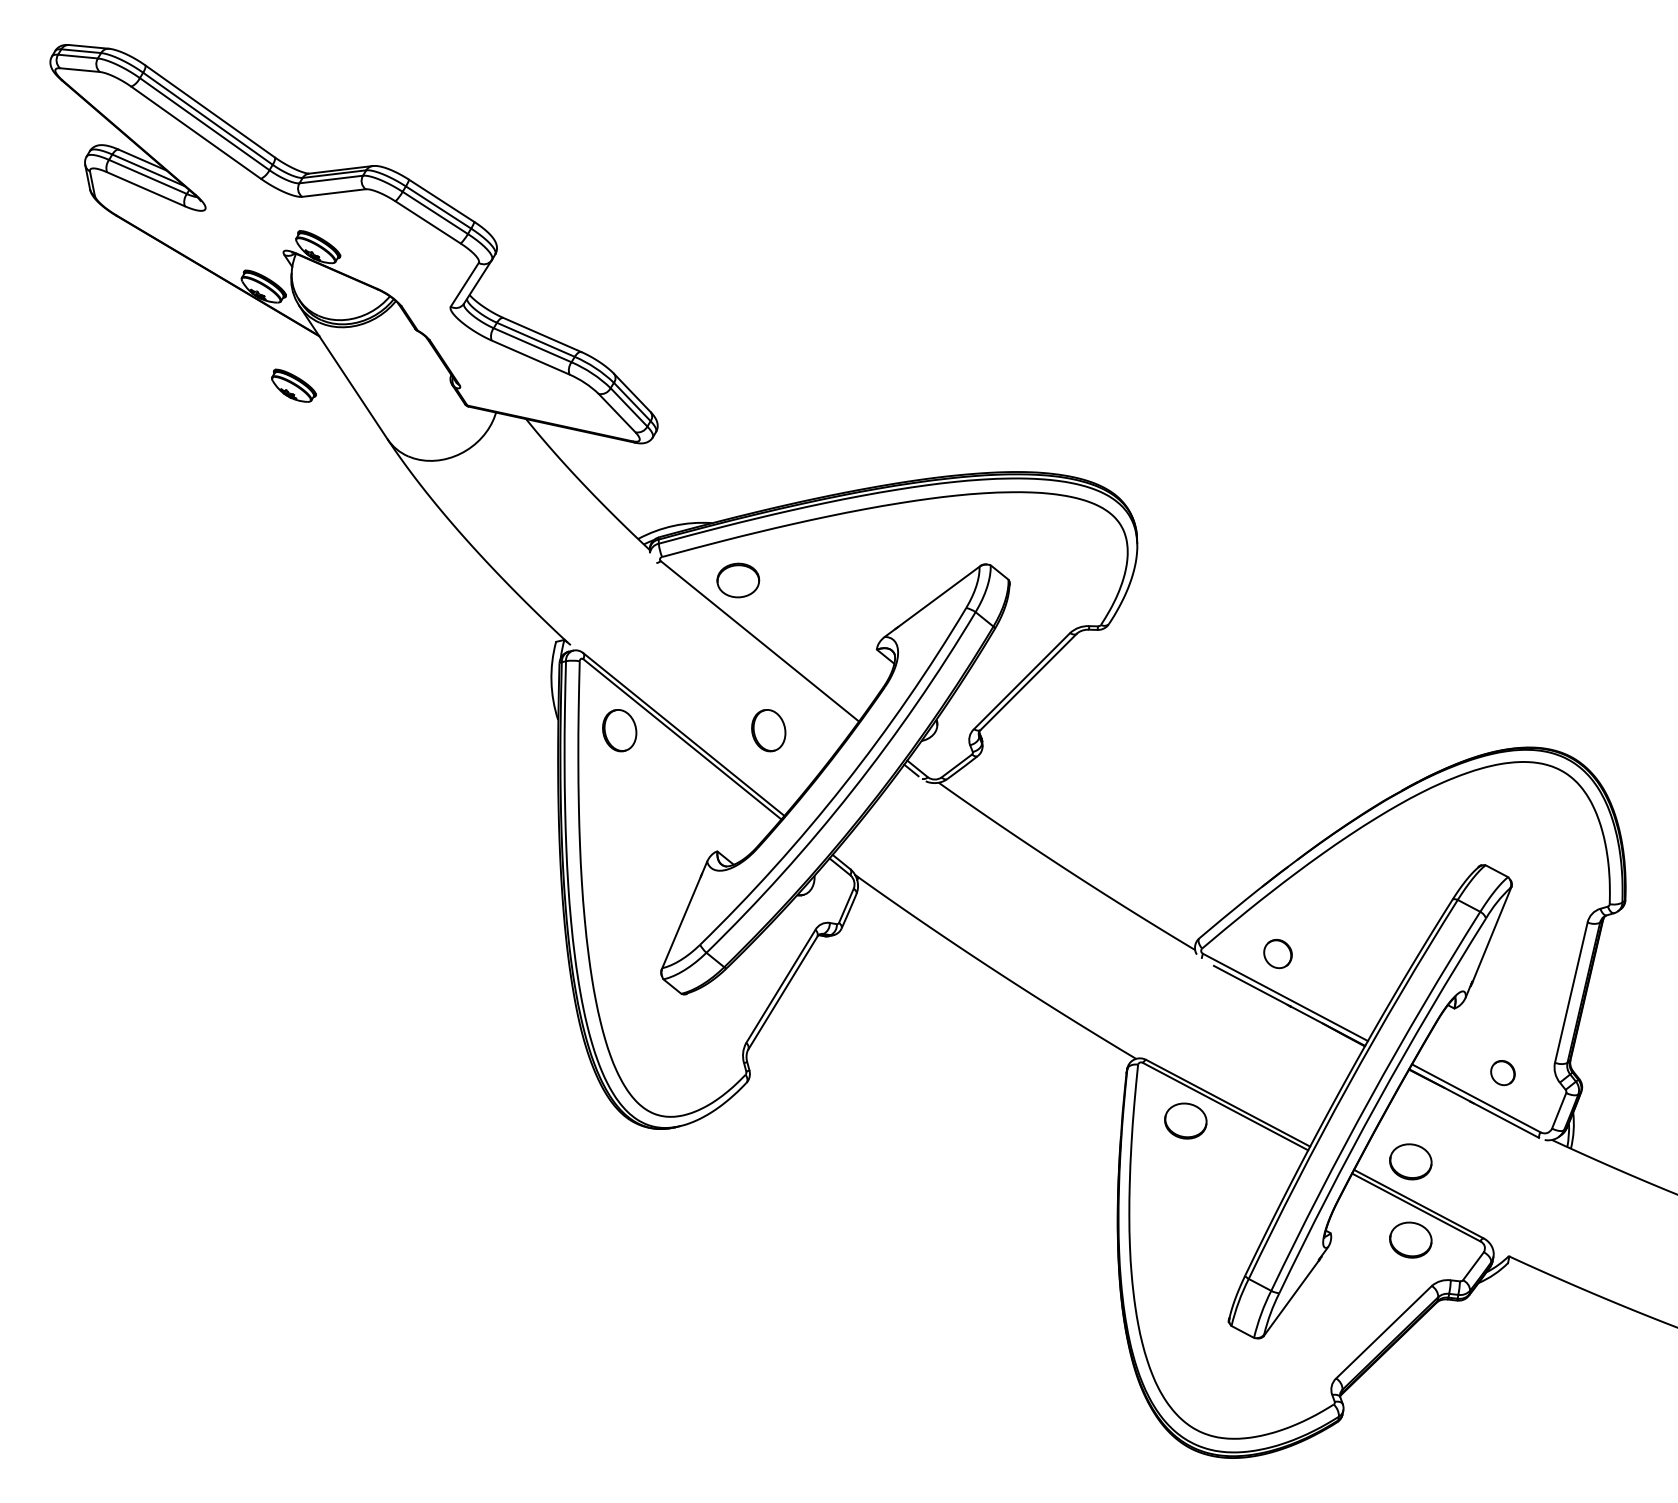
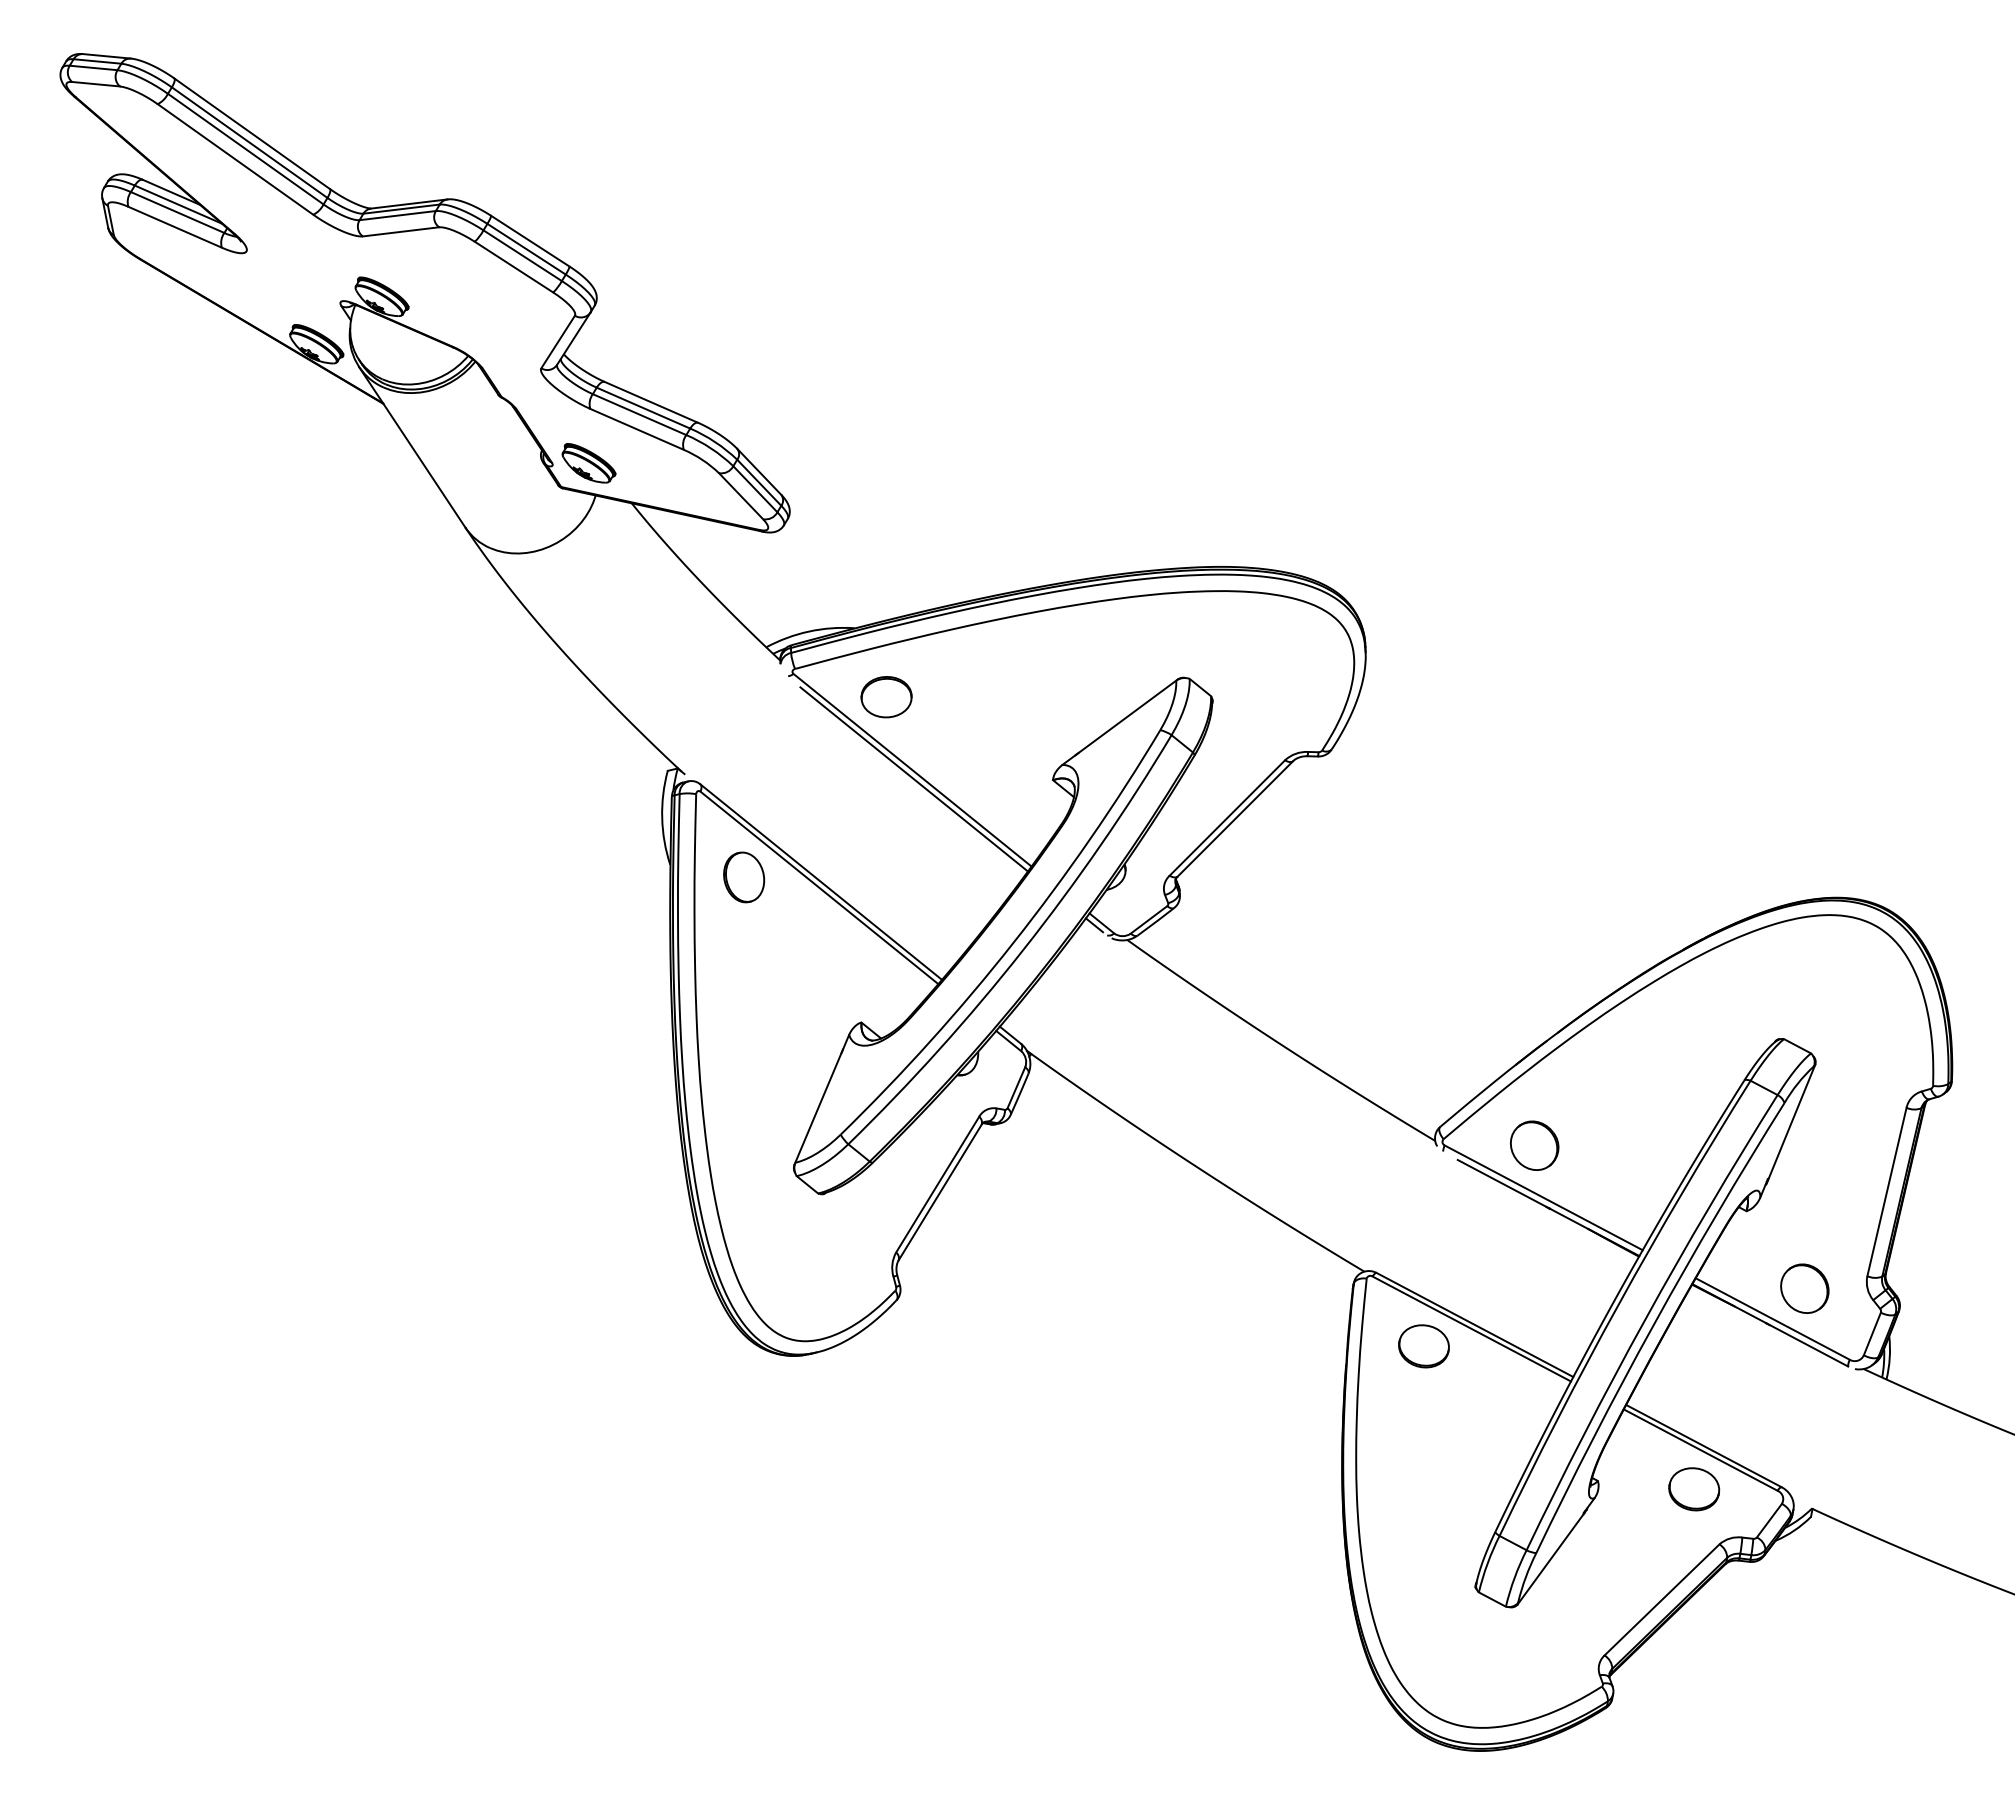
part: (293, 385) -> (588, 463), moved
line: (760, 649) -> (913, 779), added
part: (769, 730) -> (923, 877), removed
part: (1277, 953) -> (1534, 1145), size x1.43
part: (1502, 1072) -> (1804, 1288), size x1.67
part: (1411, 1162) -> (1694, 1395), removed

